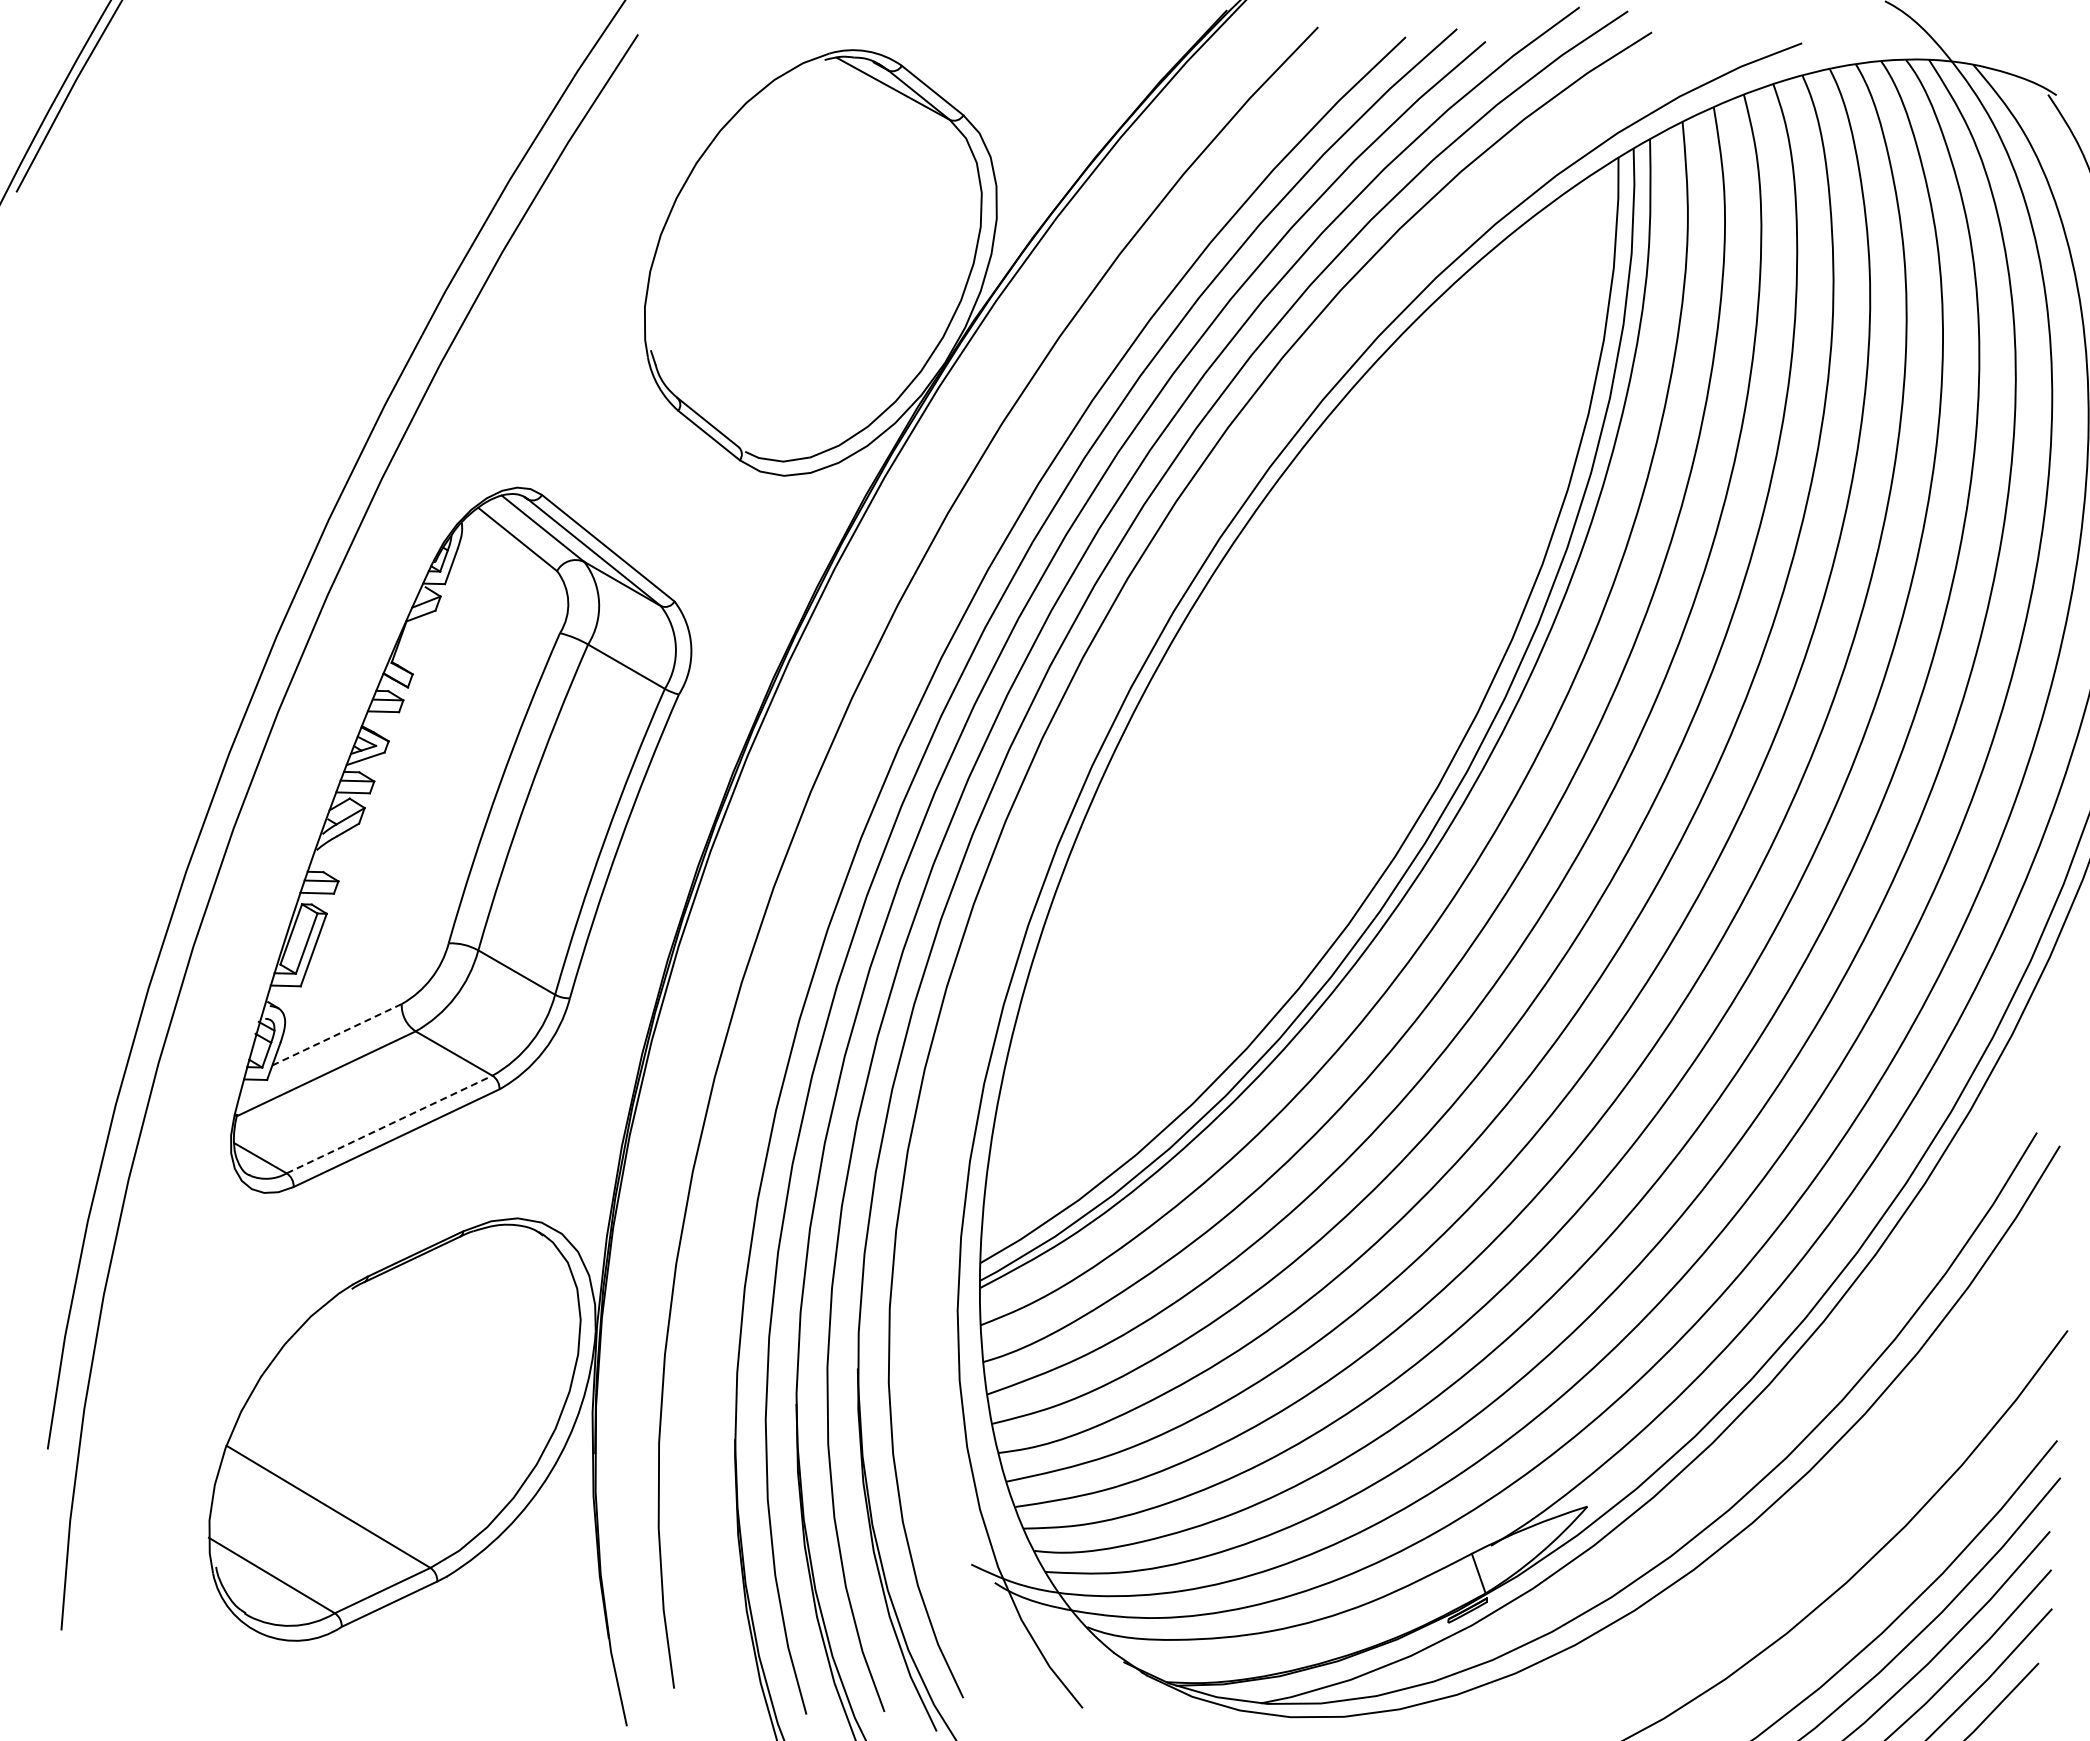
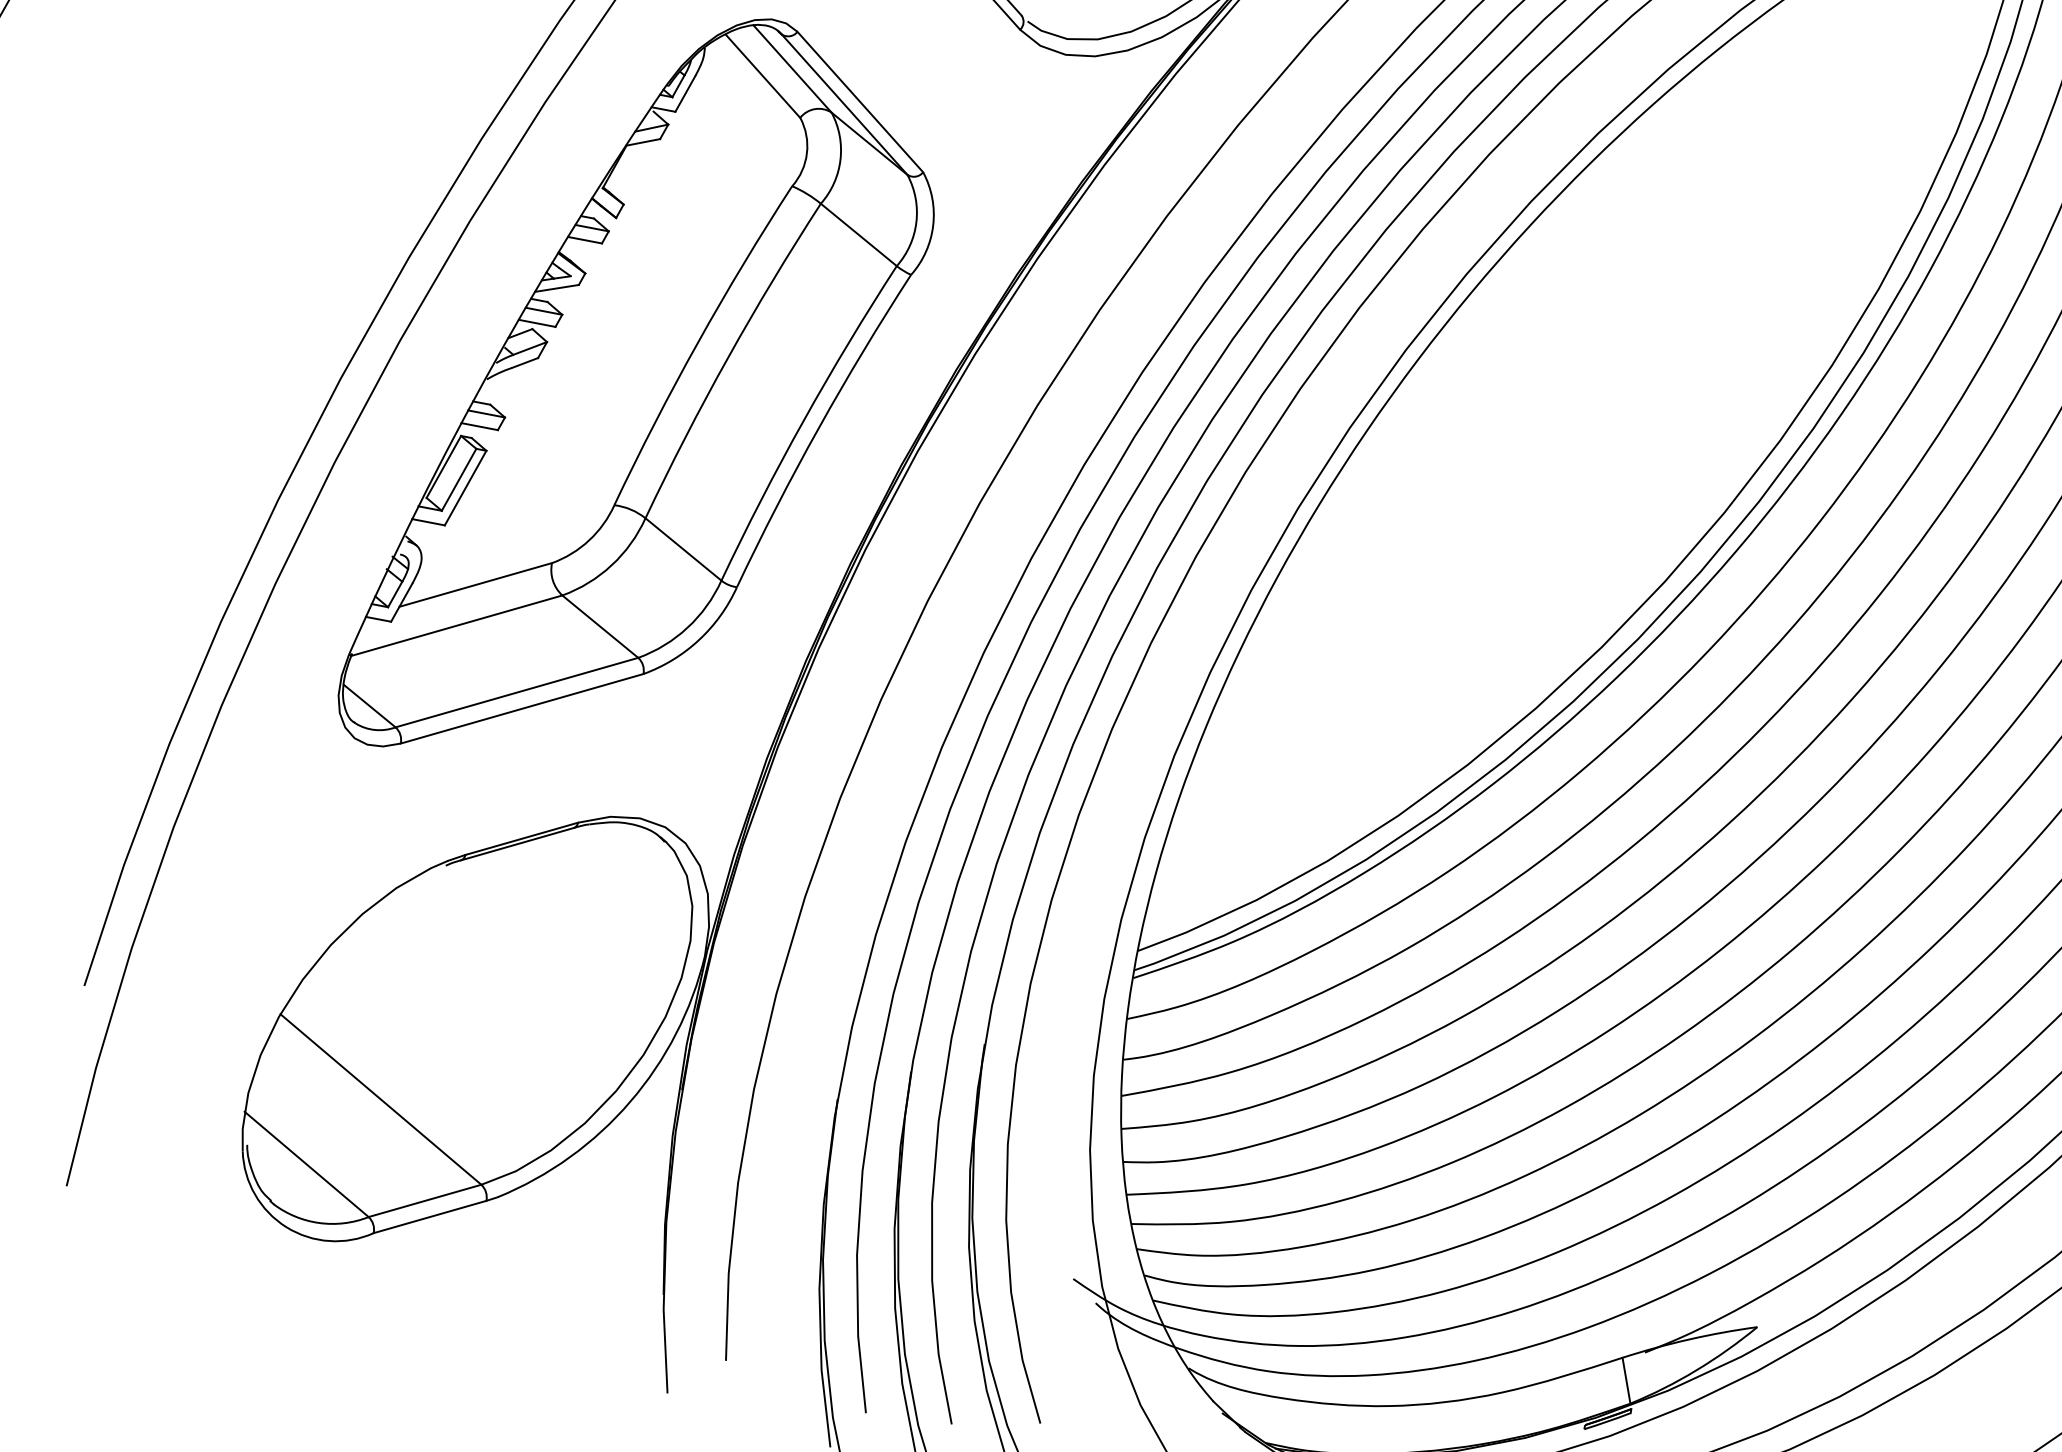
line: (337, 1034) -> (476, 584), dashed -> solid
line: (389, 1124) -> (516, 692), dashed -> solid

